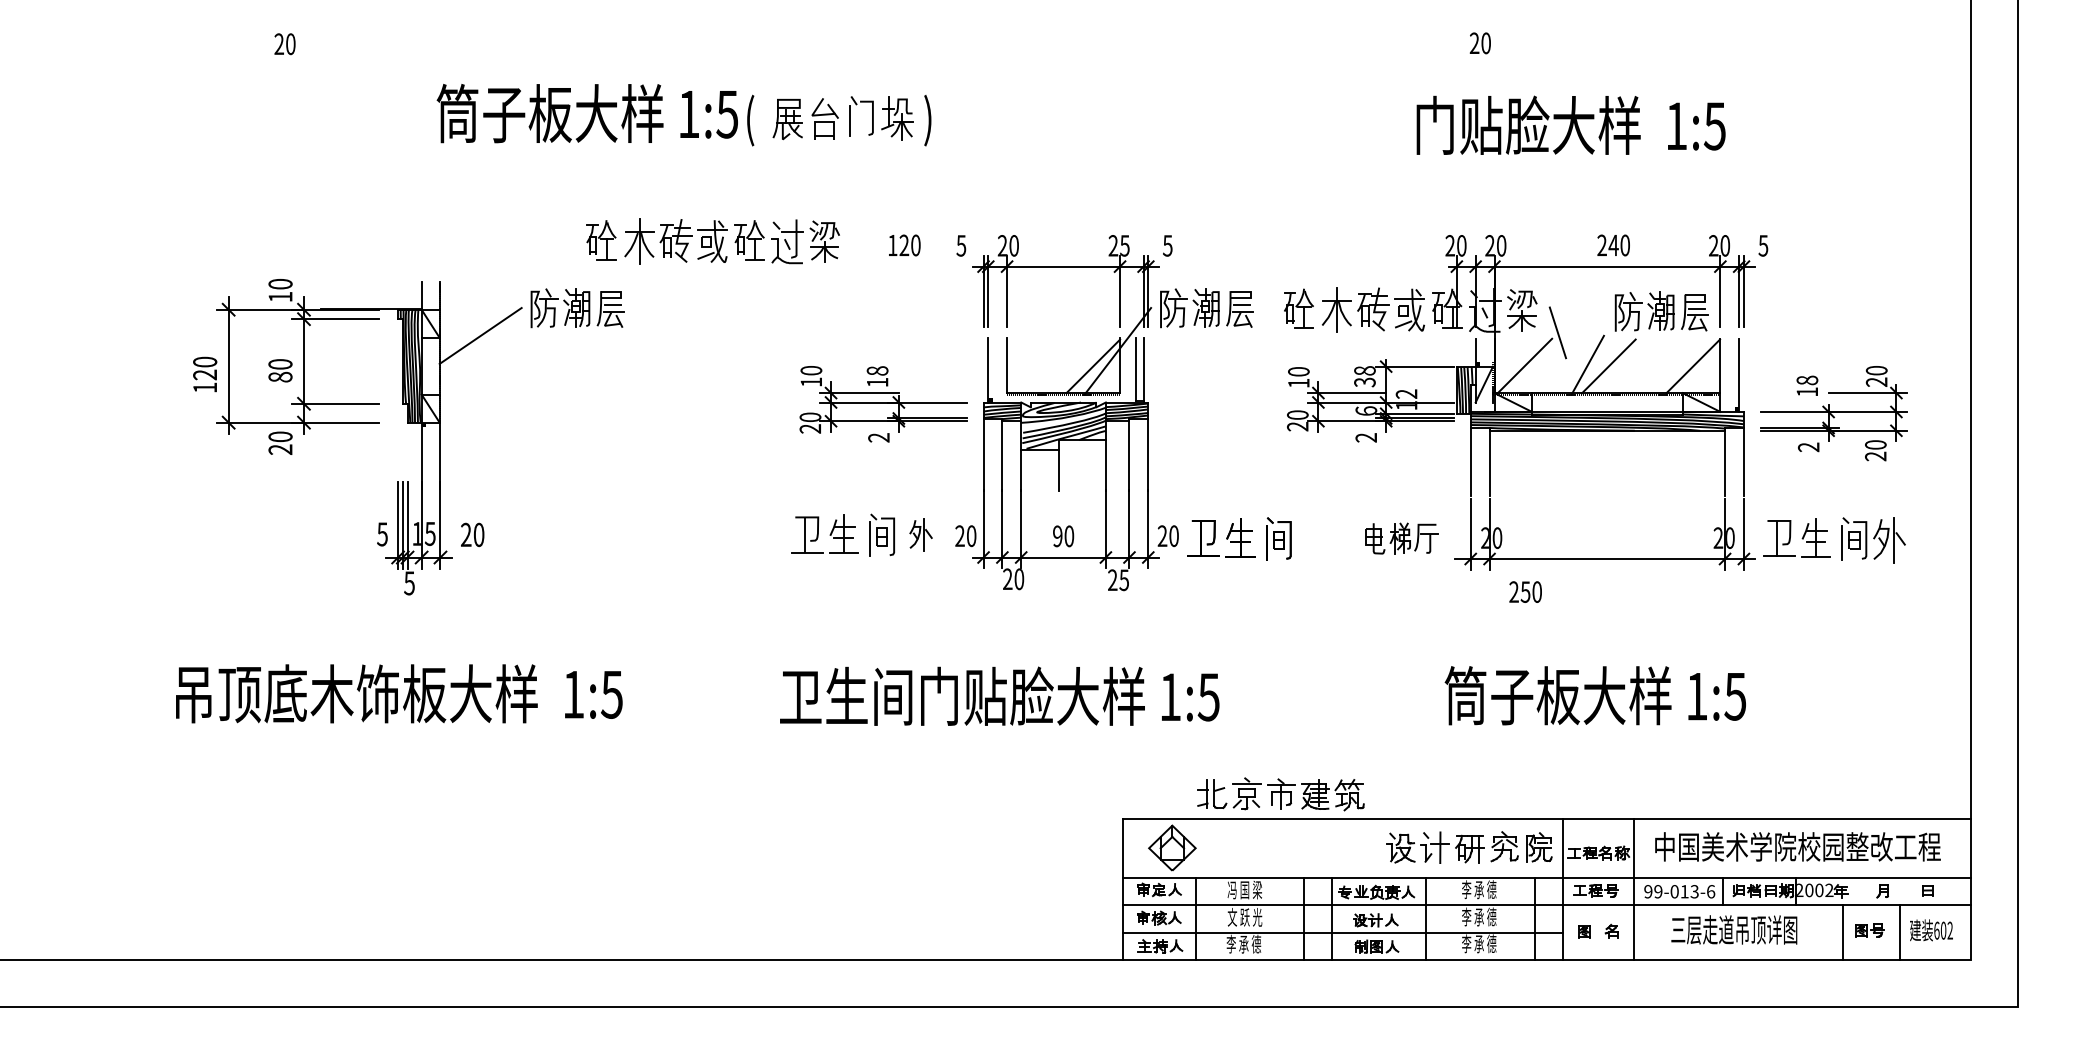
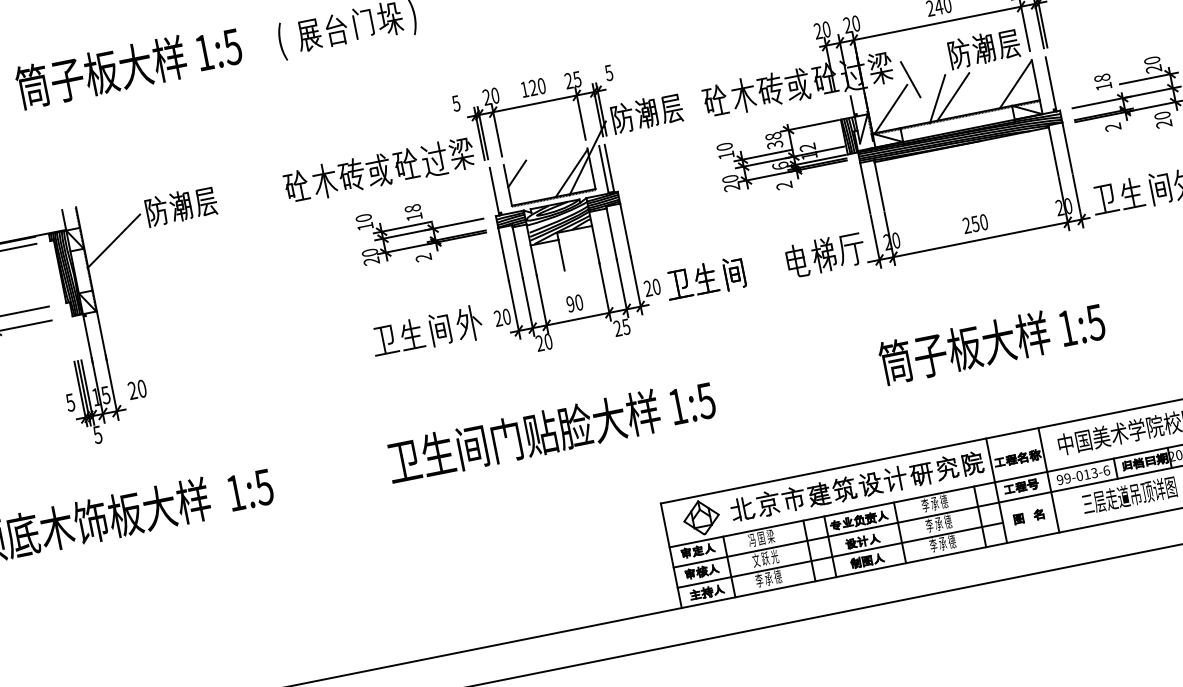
text: (586, 113) -> (128, 67), moved
part: (712, 241) -> (378, 170), moved
text: (904, 245) -> (533, 87), moved
line: (1022, 353) -> (517, 174), added
part: (920, 534) -> (468, 323), size x1.43
part: (1401, 538) -> (825, 255), size x1.43
text: (1525, 591) -> (975, 223), moved
part: (1280, 794) -> (793, 499), moved

